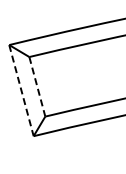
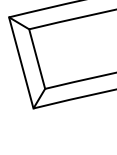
line: (37, 86) -> (37, 58), dashed -> solid
line: (21, 91) -> (21, 63), dashed -> solid

